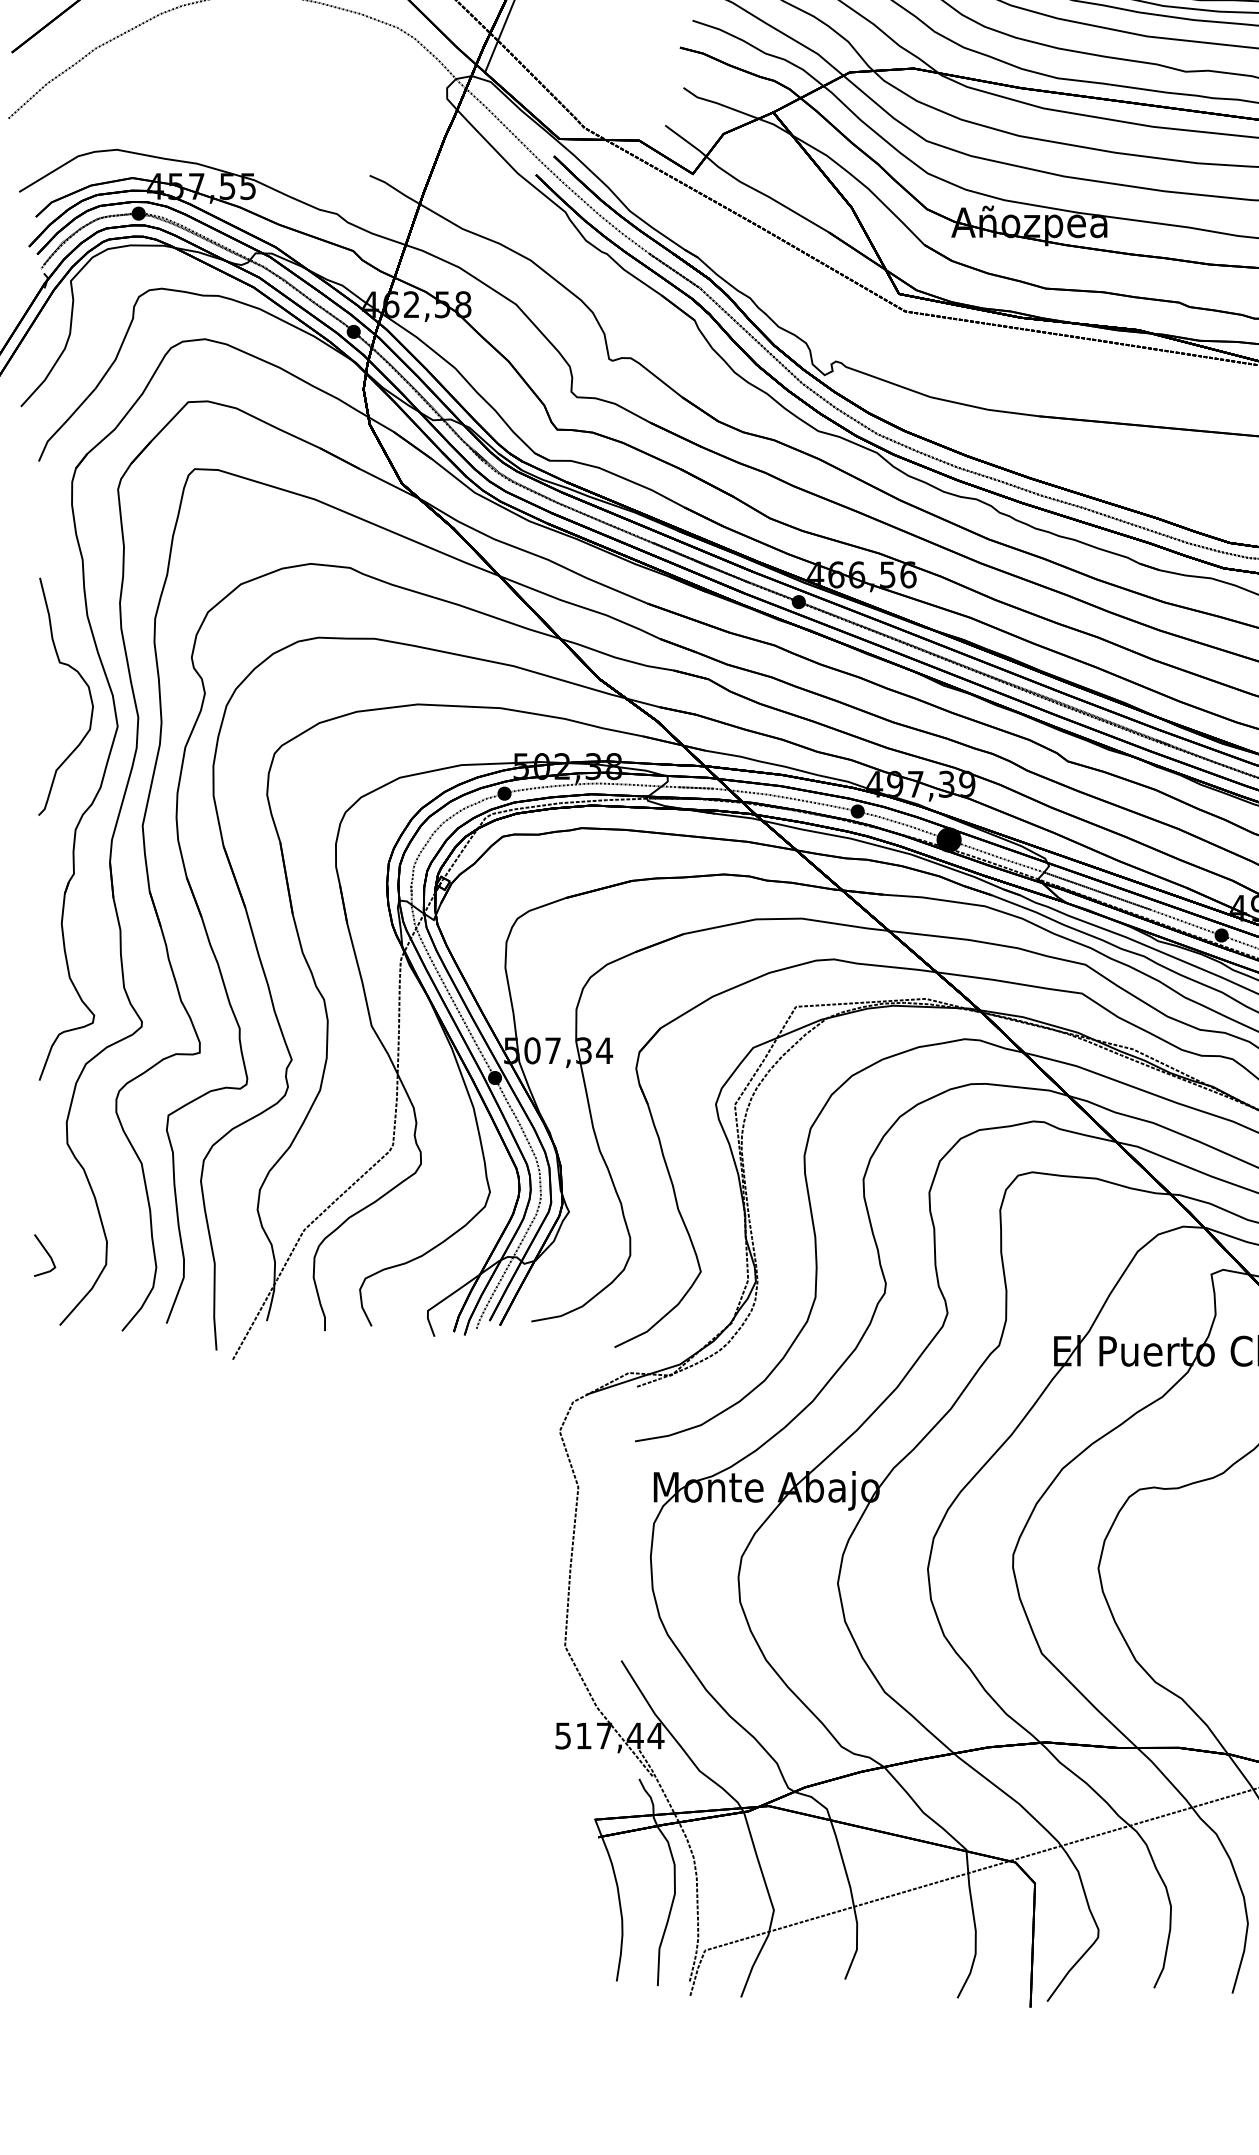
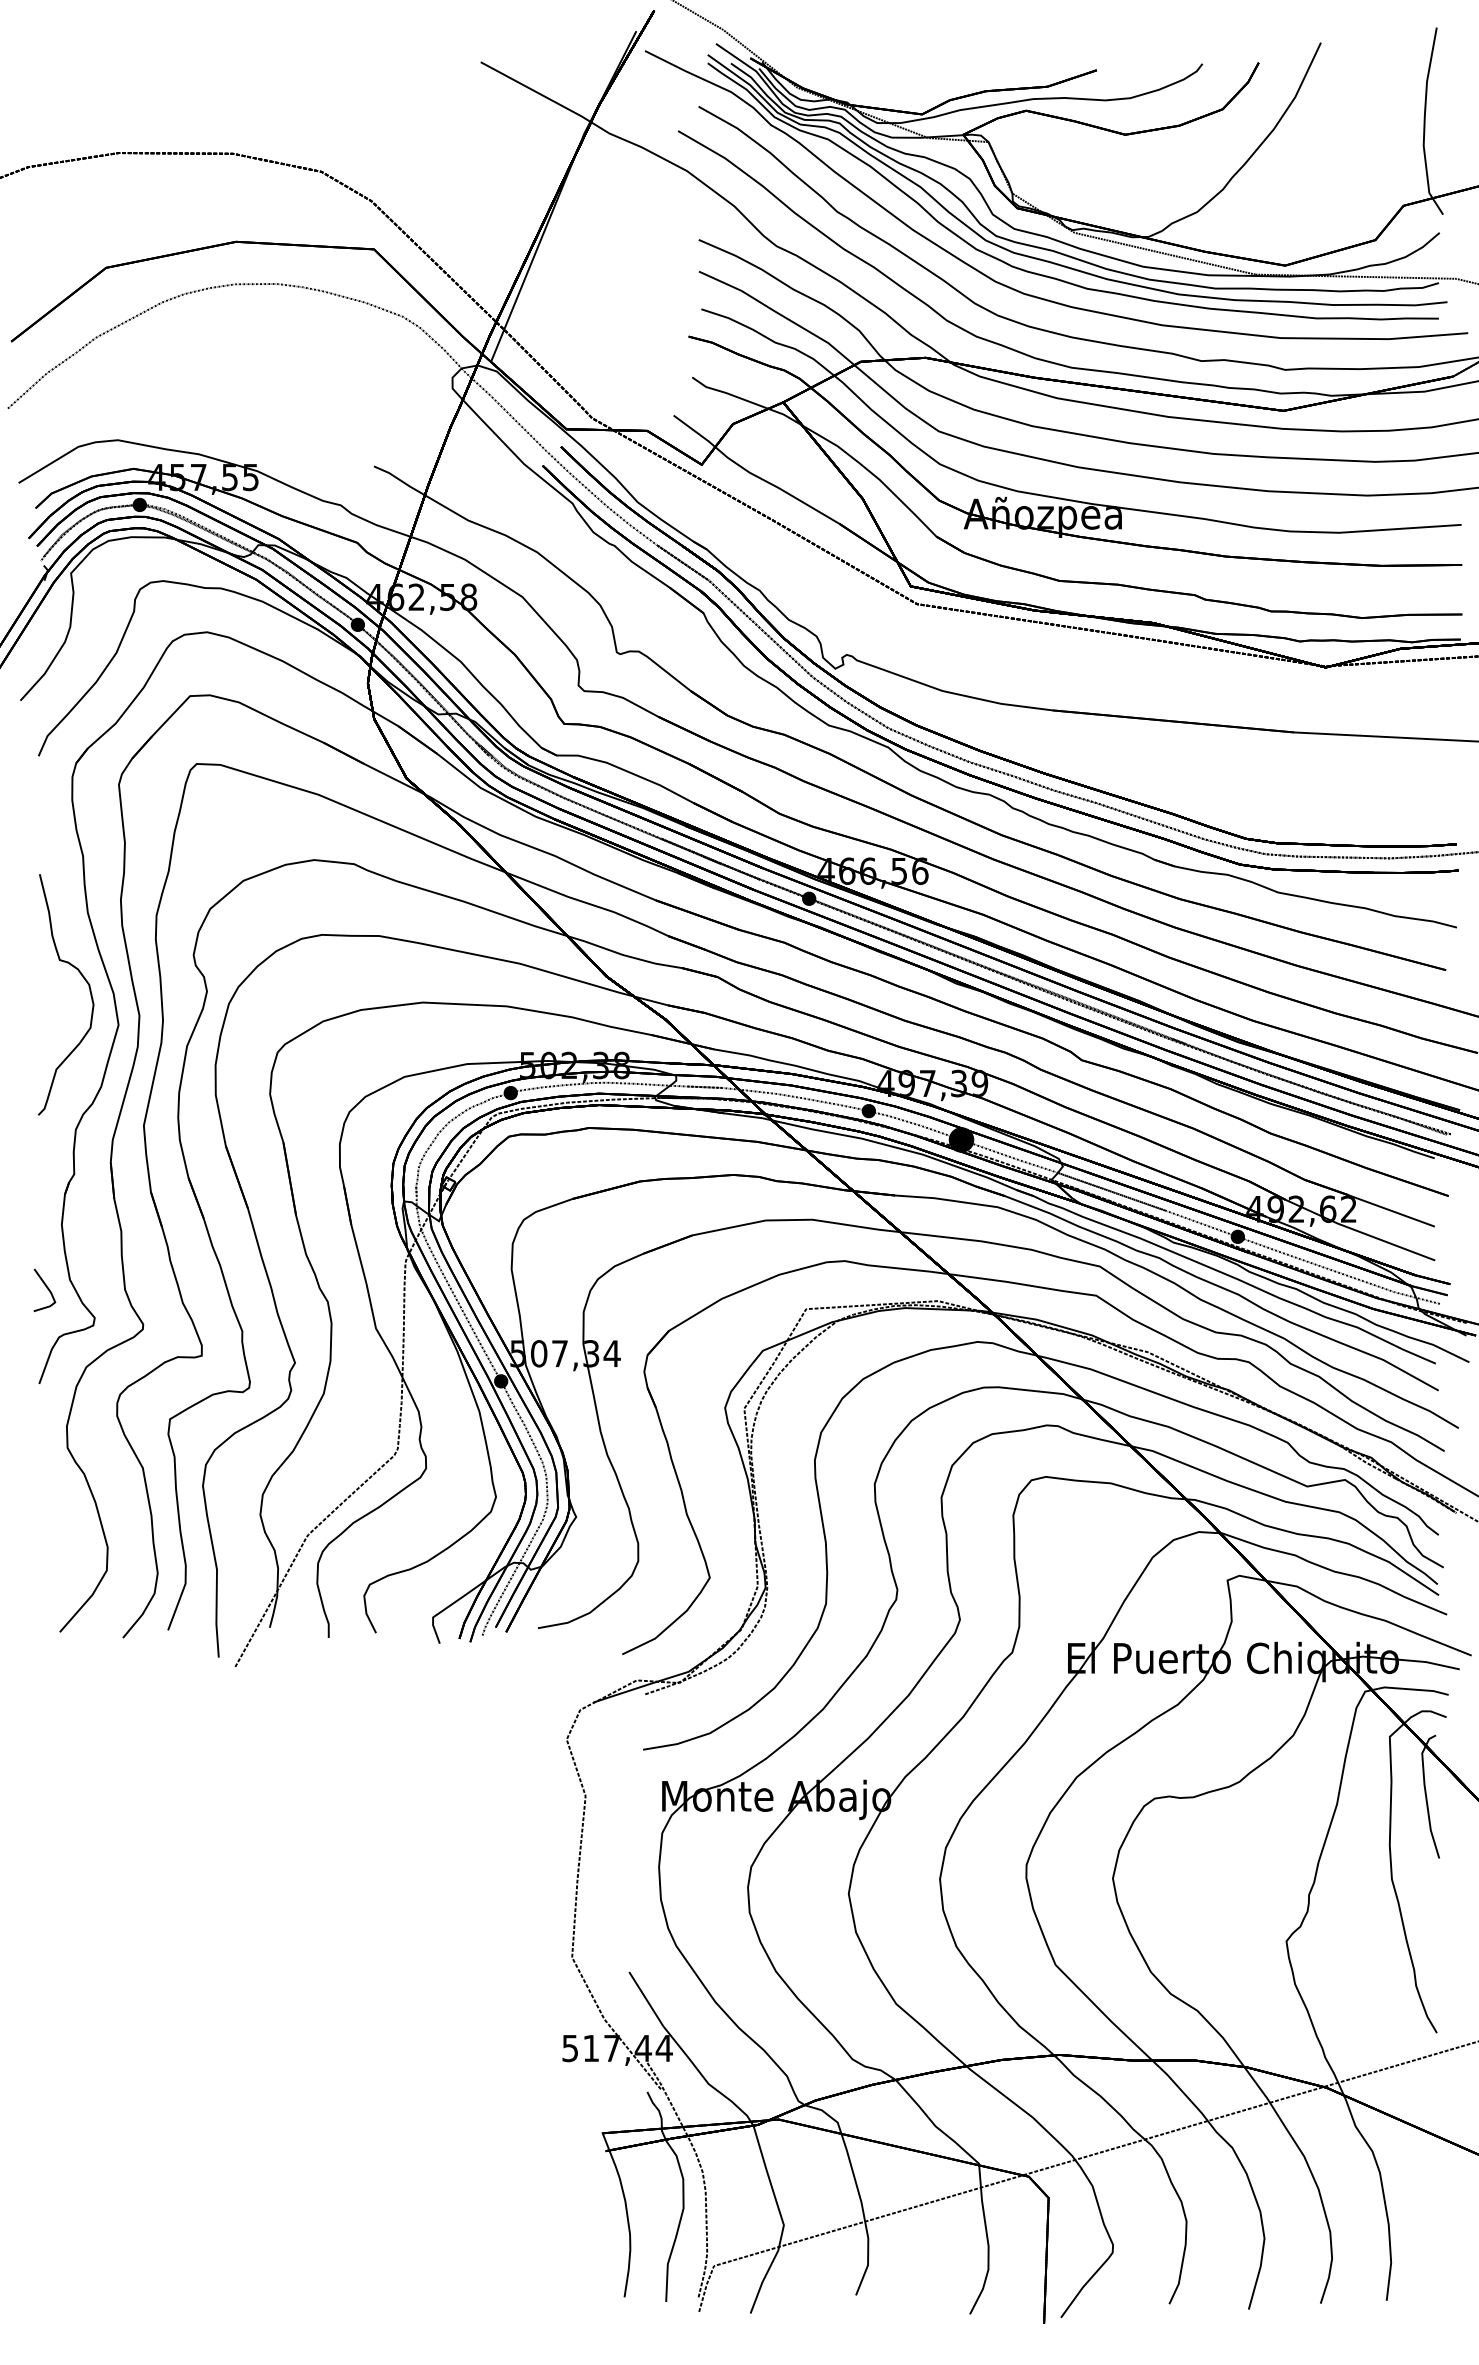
part: (44, 1254) -> (44, 1289), moved

